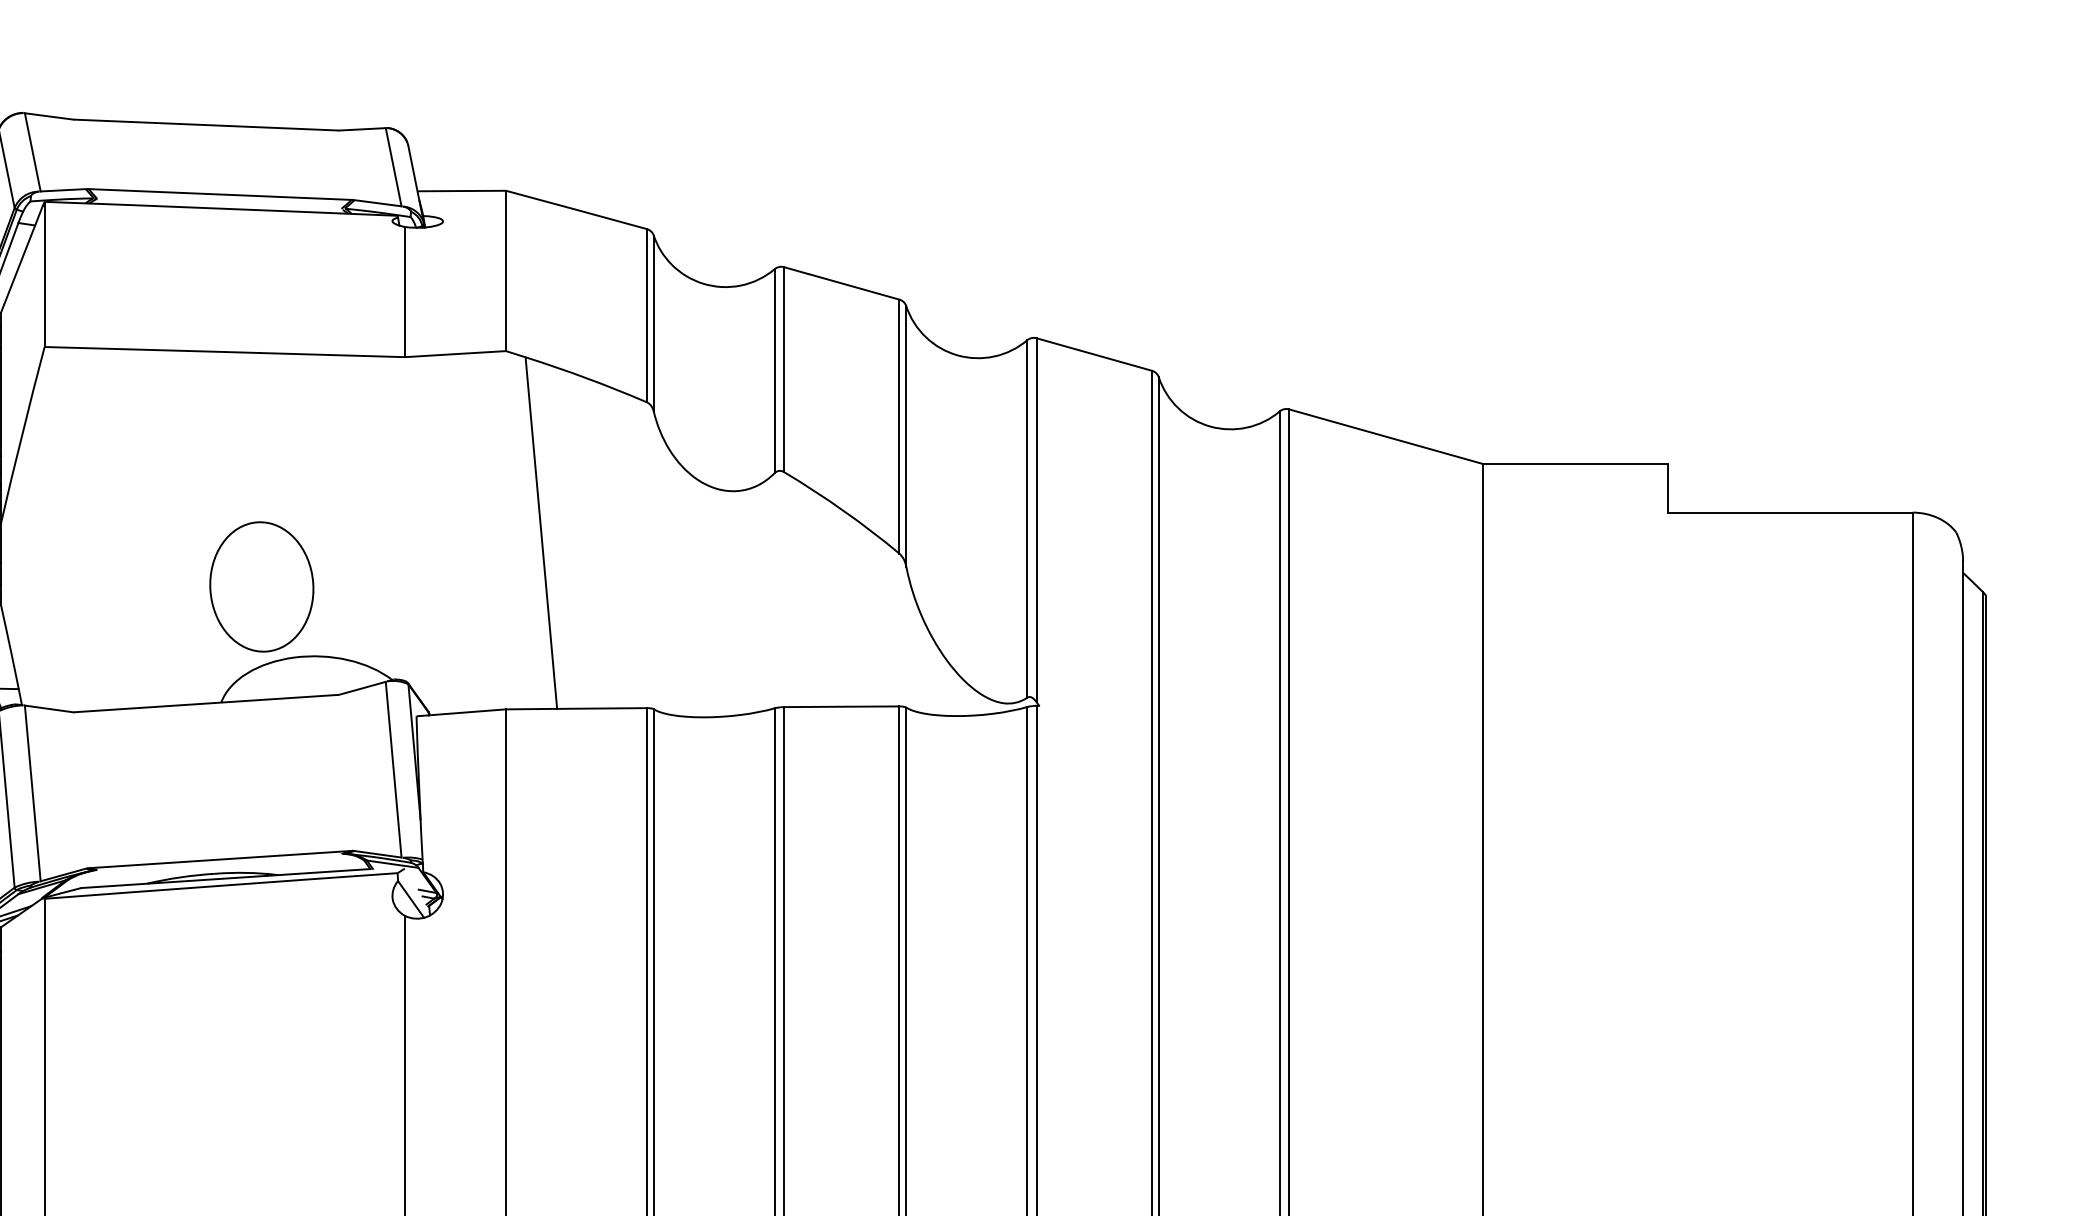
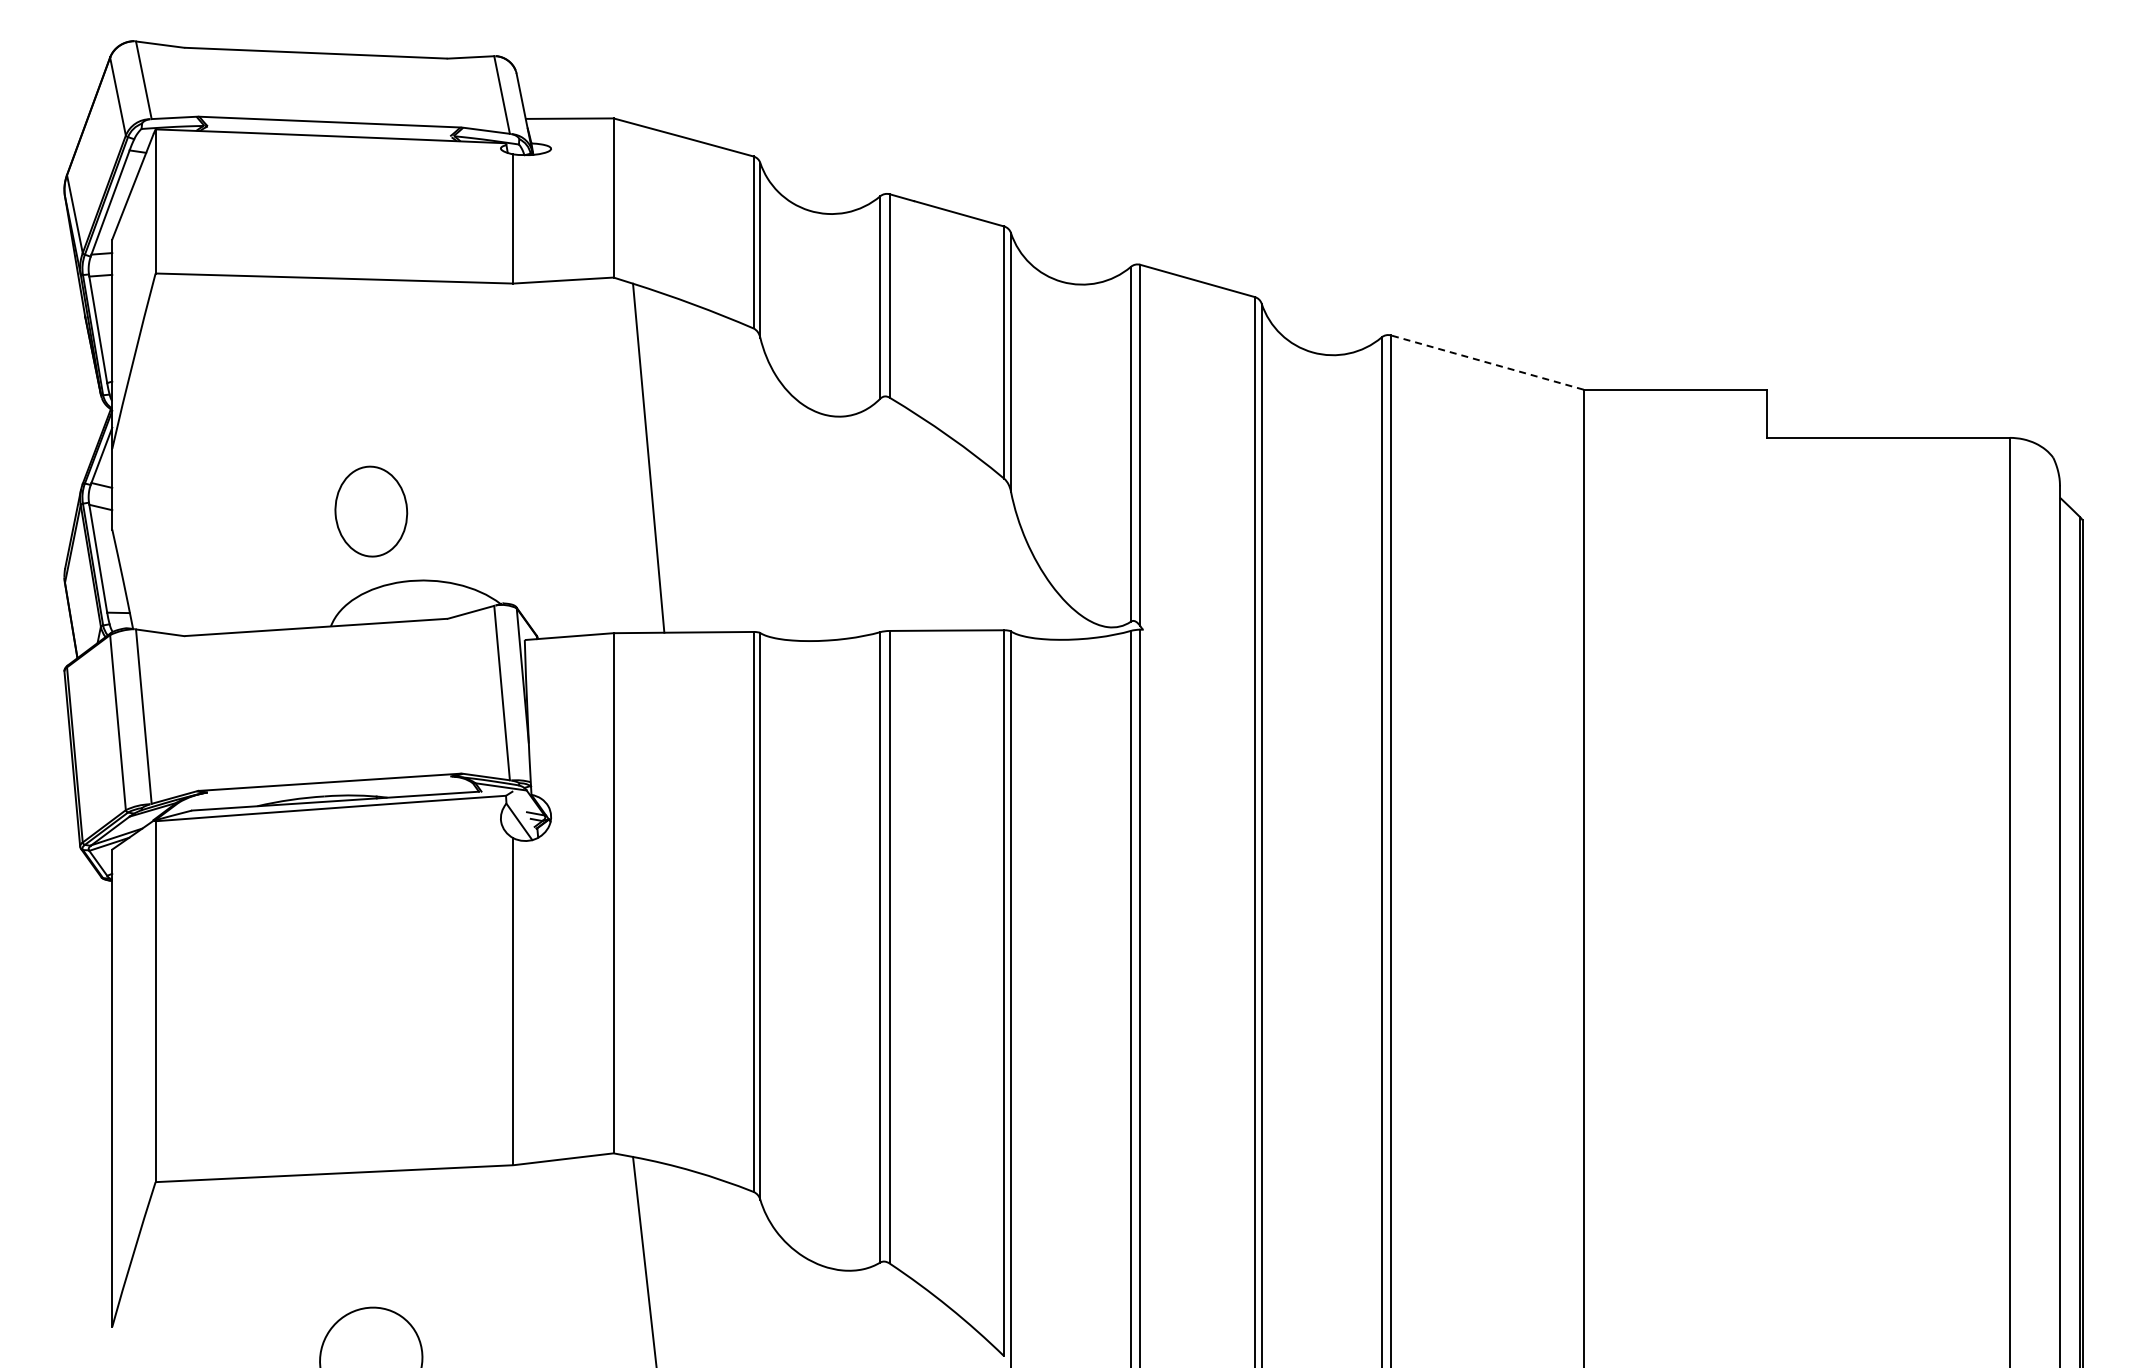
line: (1385, 436) -> (1486, 362), solid -> dashed
part: (262, 586) -> (371, 511), size x0.7

